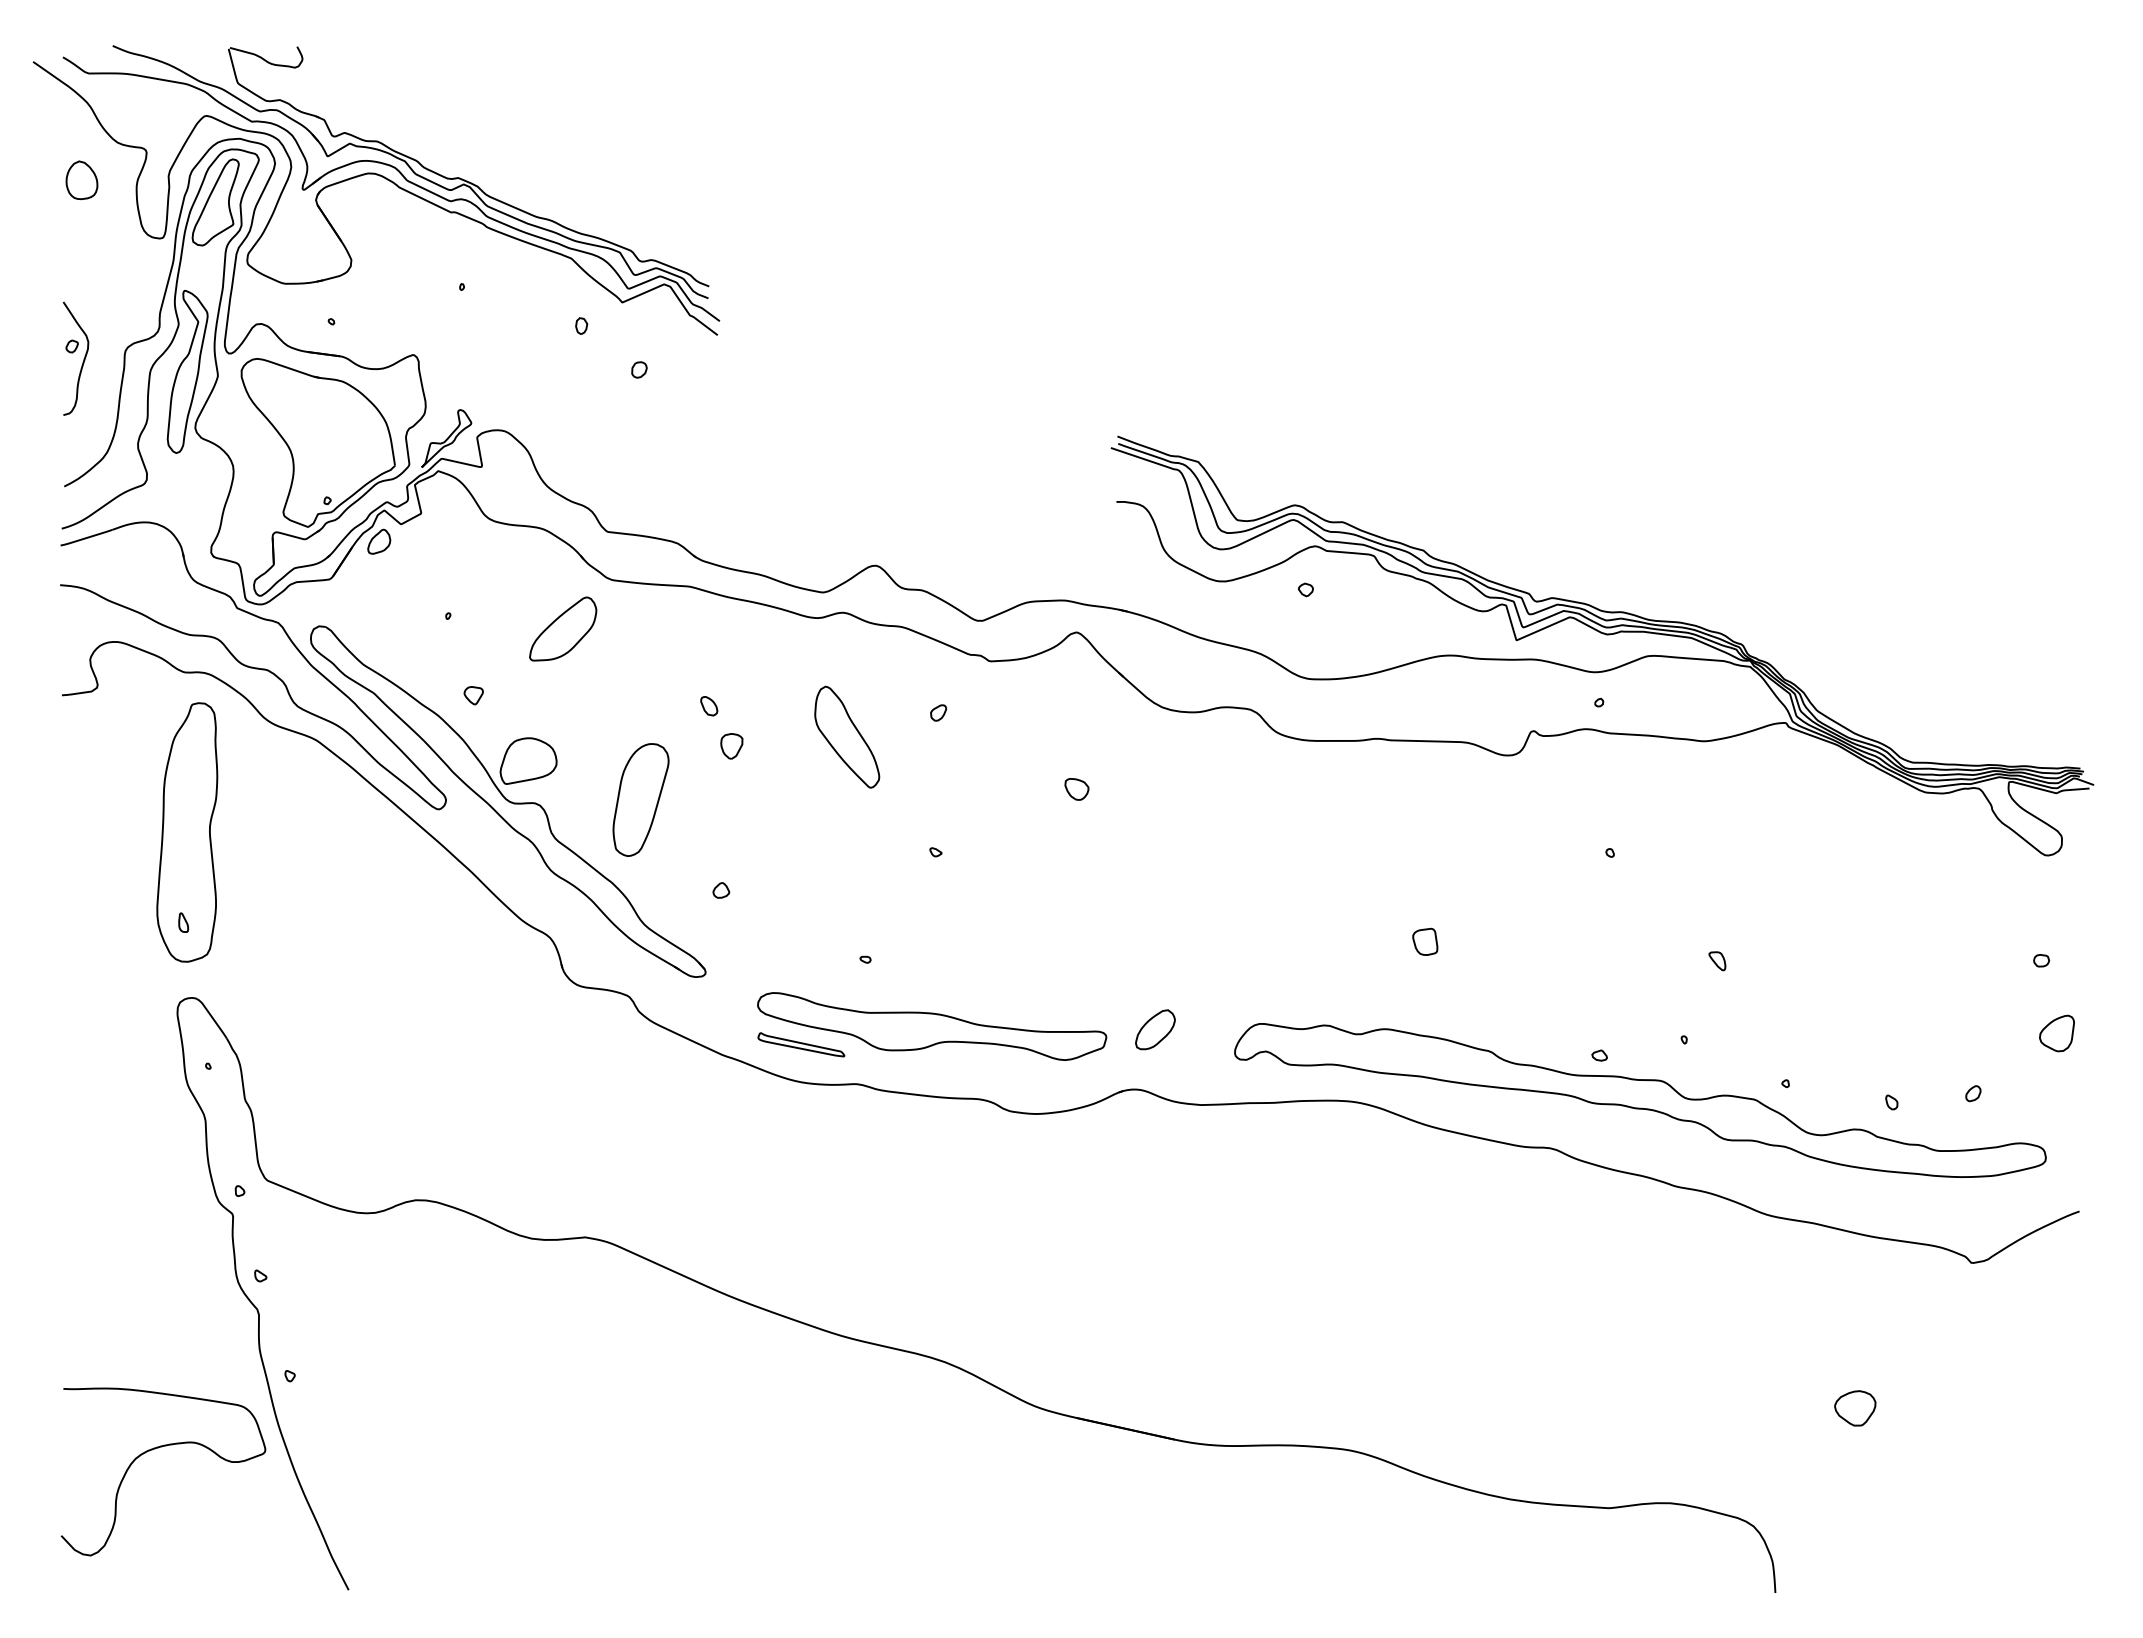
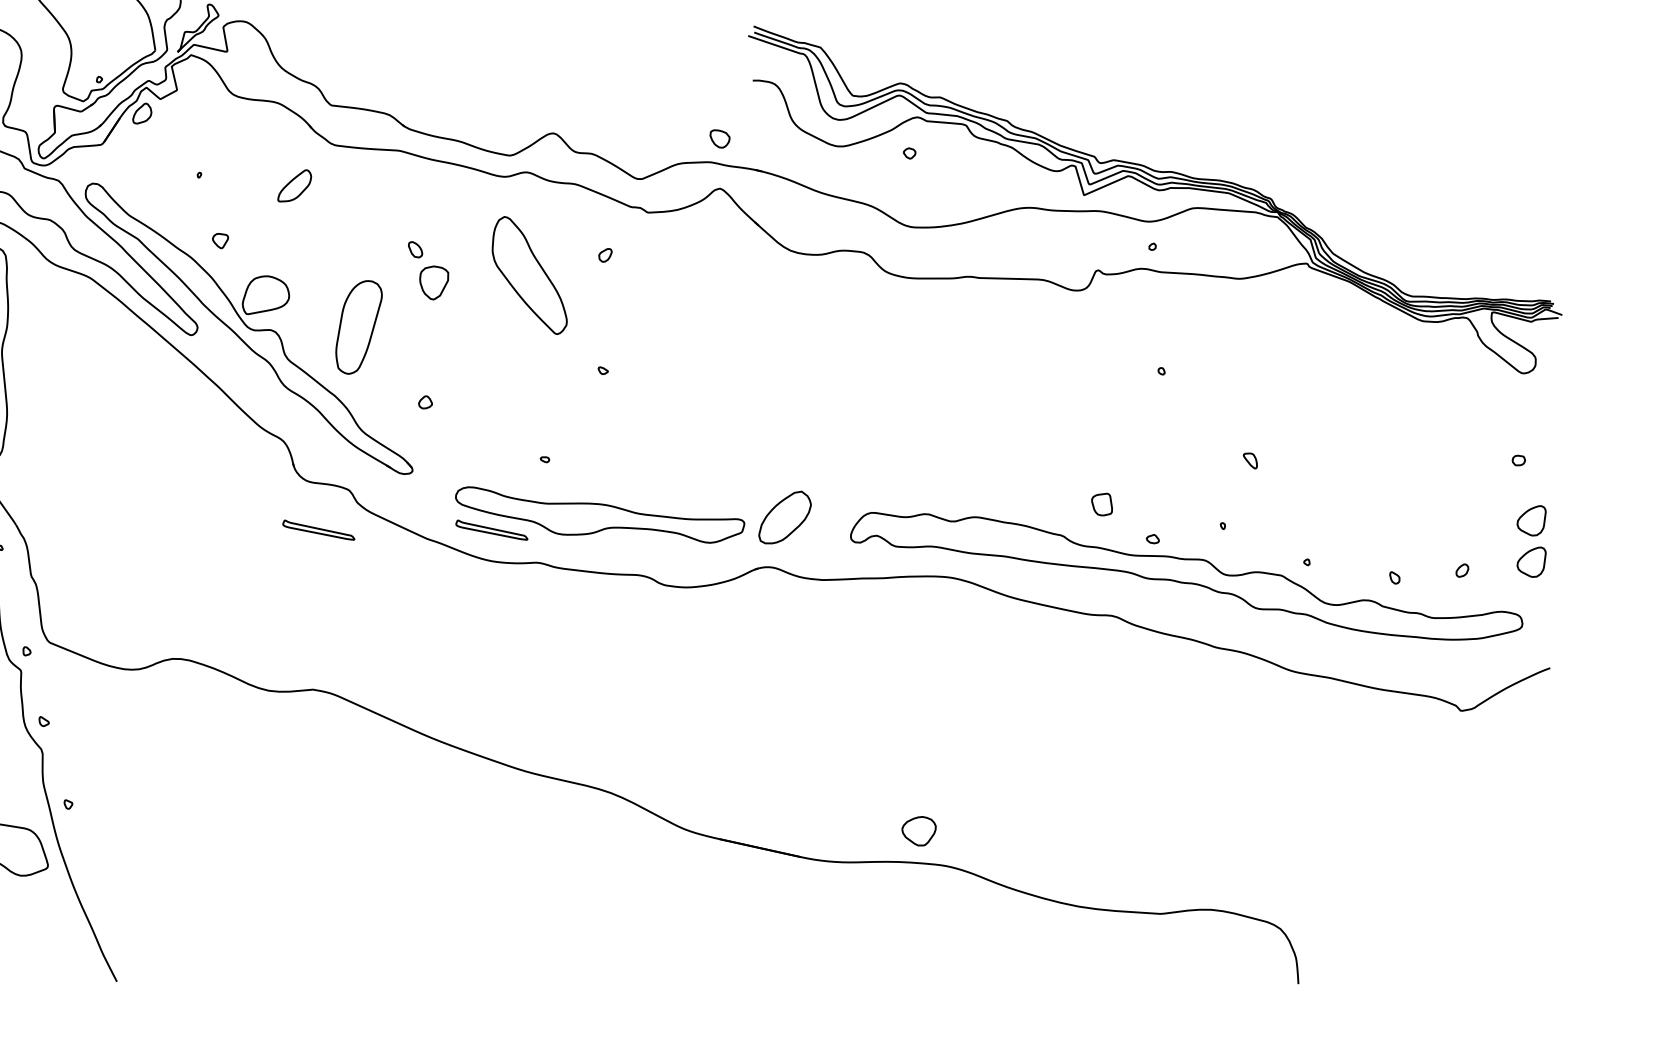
part: (563, 628) -> (294, 185), size x0.6
part: (847, 736) -> (530, 274), size x1.4
part: (731, 746) -> (433, 283), size x1.6
part: (1076, 789) -> (719, 139), moved
part: (1425, 941) -> (1102, 504), moved
part: (1155, 1029) -> (785, 517), size x1.6
part: (592, 1044) -> (318, 529), added
part: (2056, 1083) -> (1531, 562), added
part: (1855, 1408) -> (919, 831), moved

